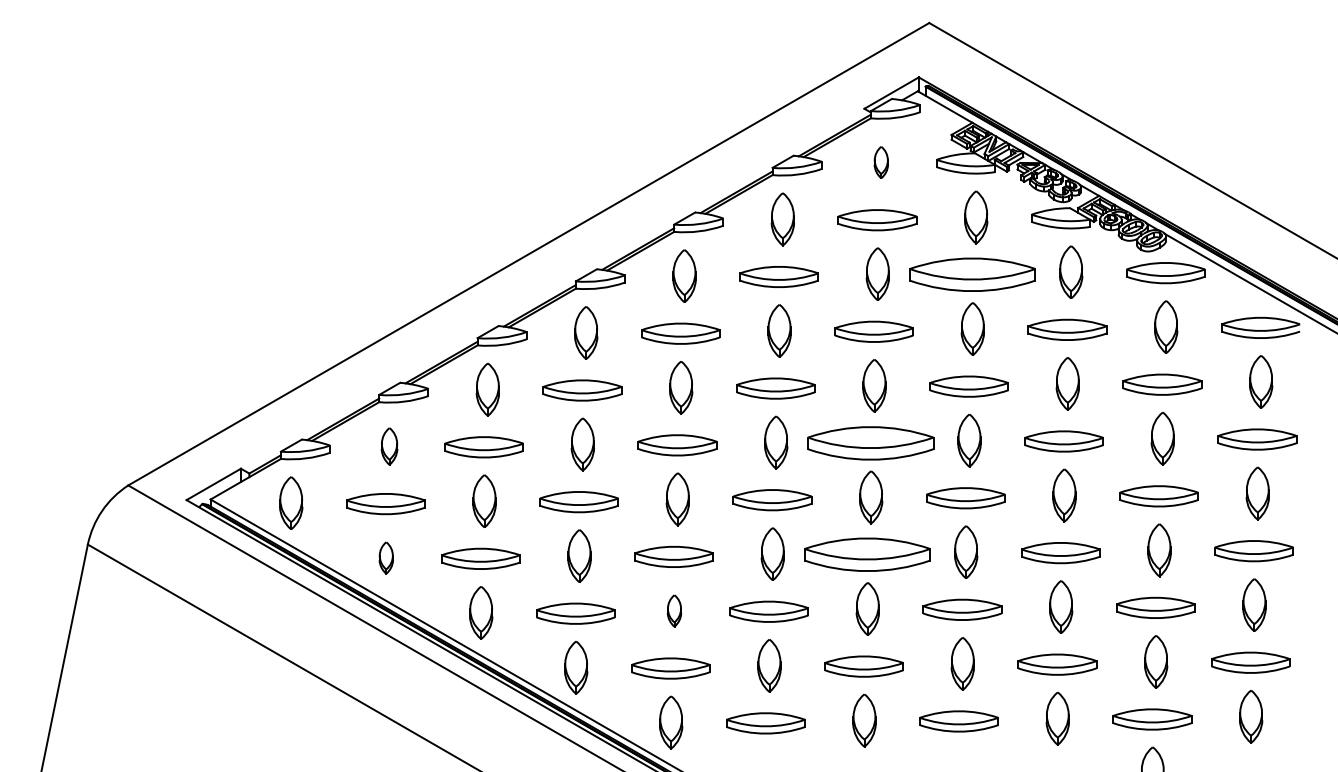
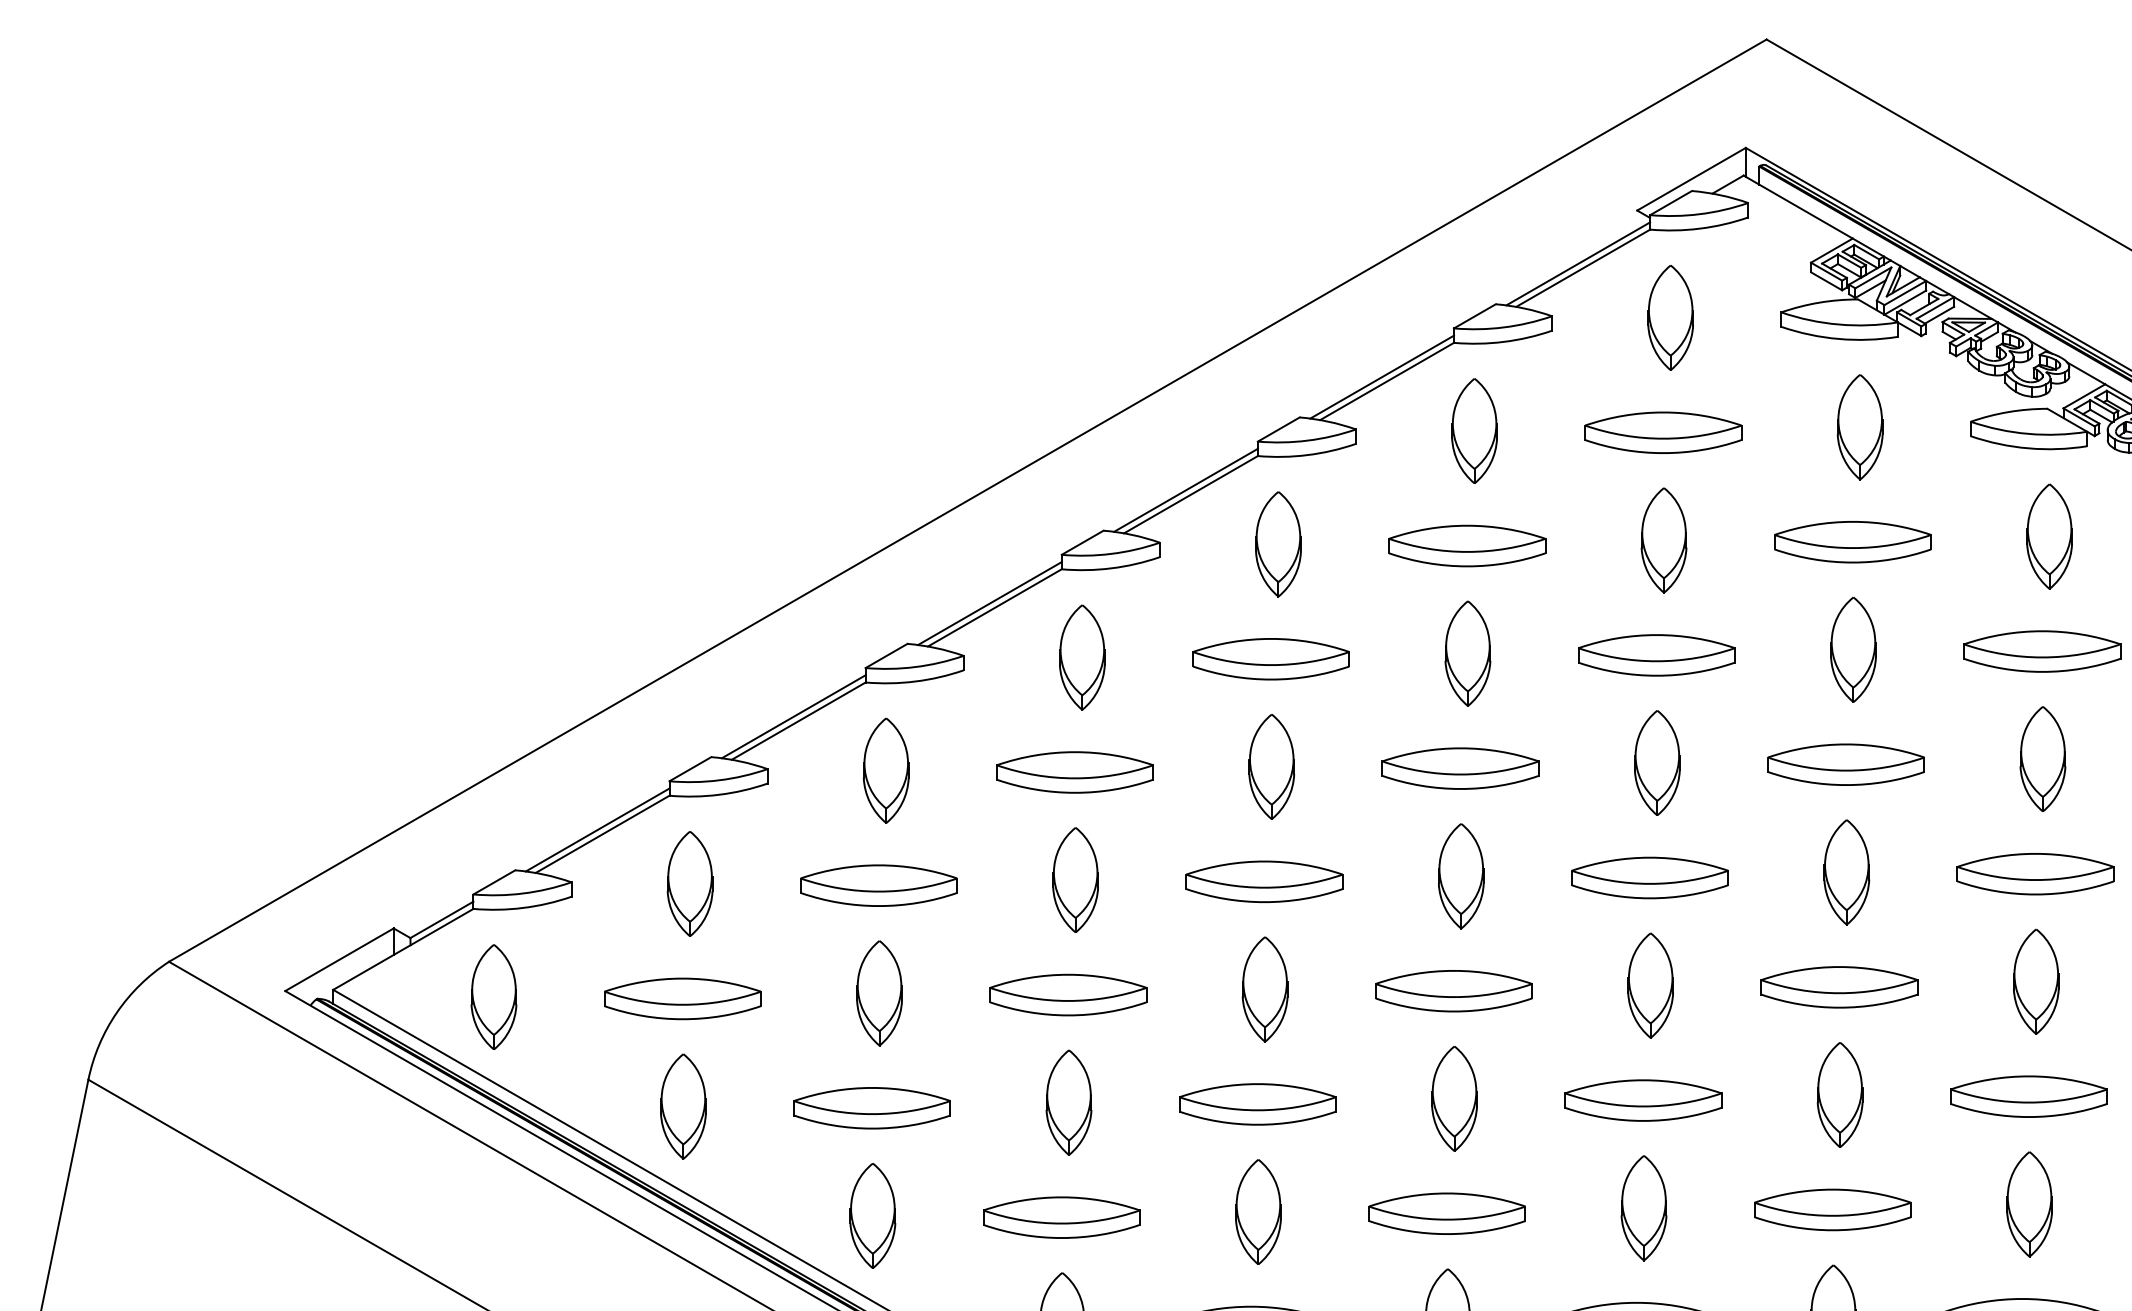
part: (881, 162) -> (1671, 317), size x1.67
part: (972, 275) -> (1852, 543), size x0.62
part: (870, 443) -> (1649, 878), size x0.62
part: (389, 446) -> (689, 884), size x1.43
part: (867, 555) -> (1643, 1101), size x0.62
part: (386, 557) -> (683, 1105), size x1.67
part: (674, 610) -> (1258, 1211), size x1.67

